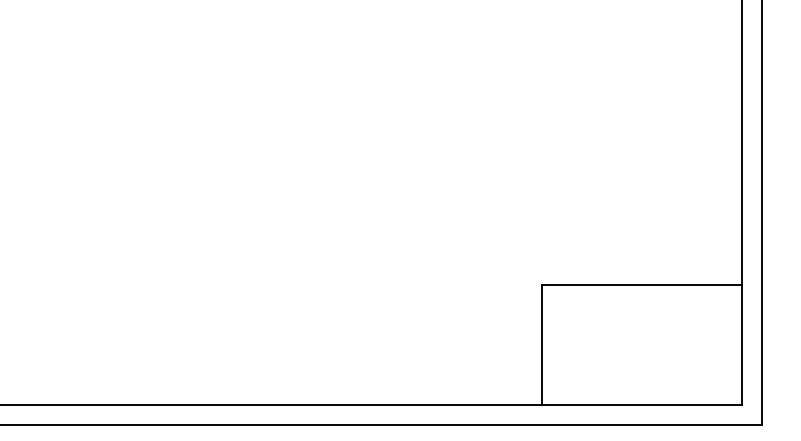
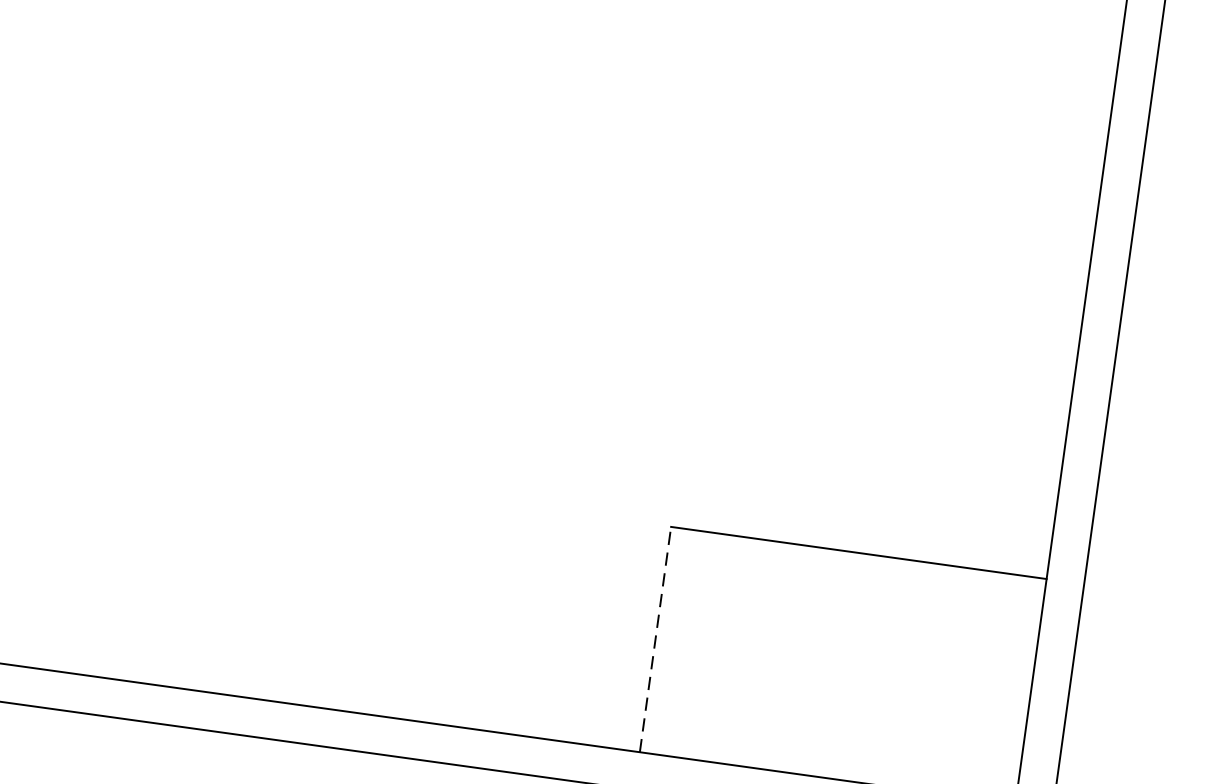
line: (542, 345) -> (655, 640), solid -> dashed

